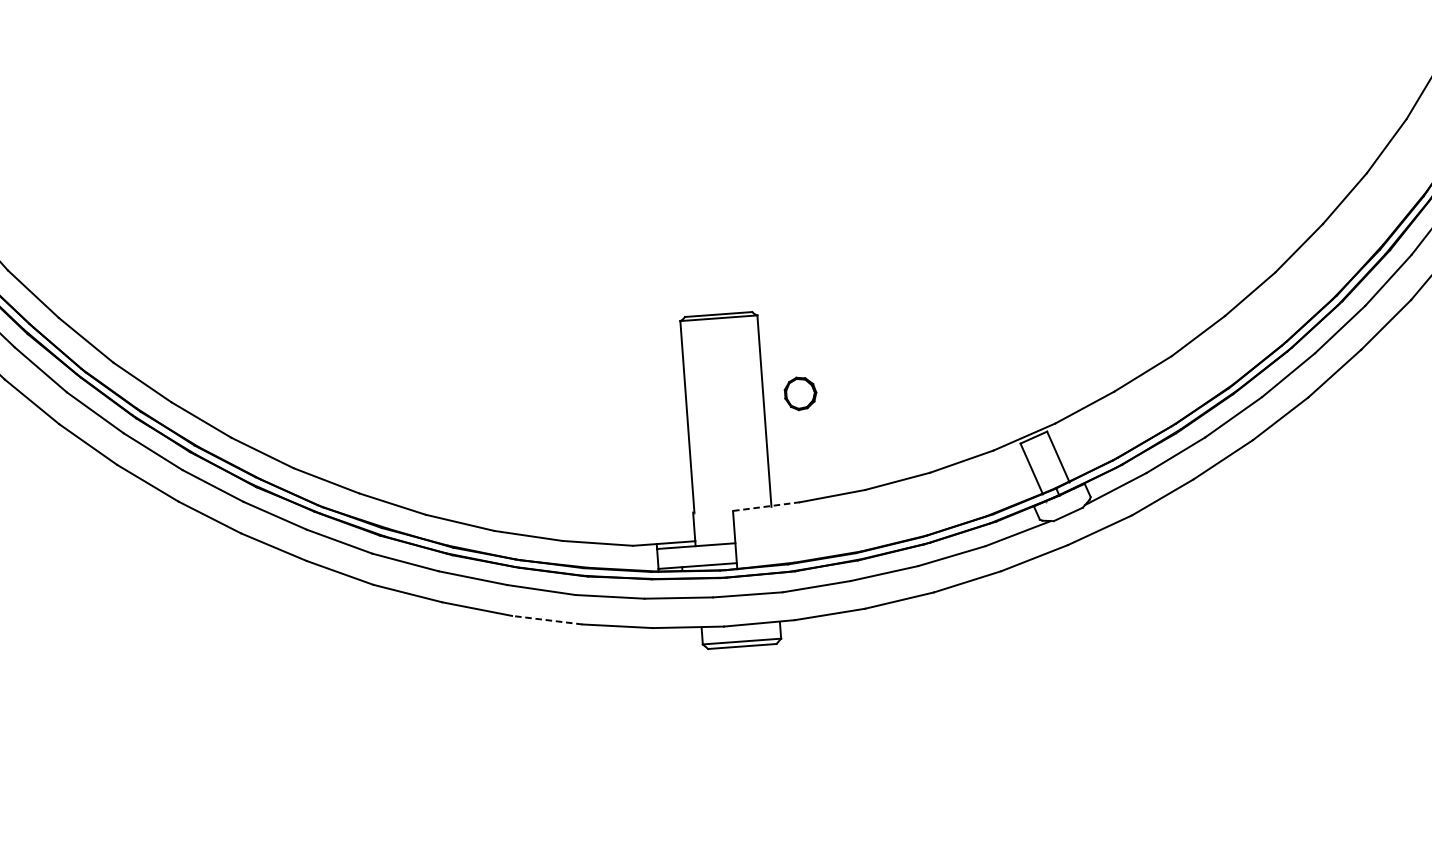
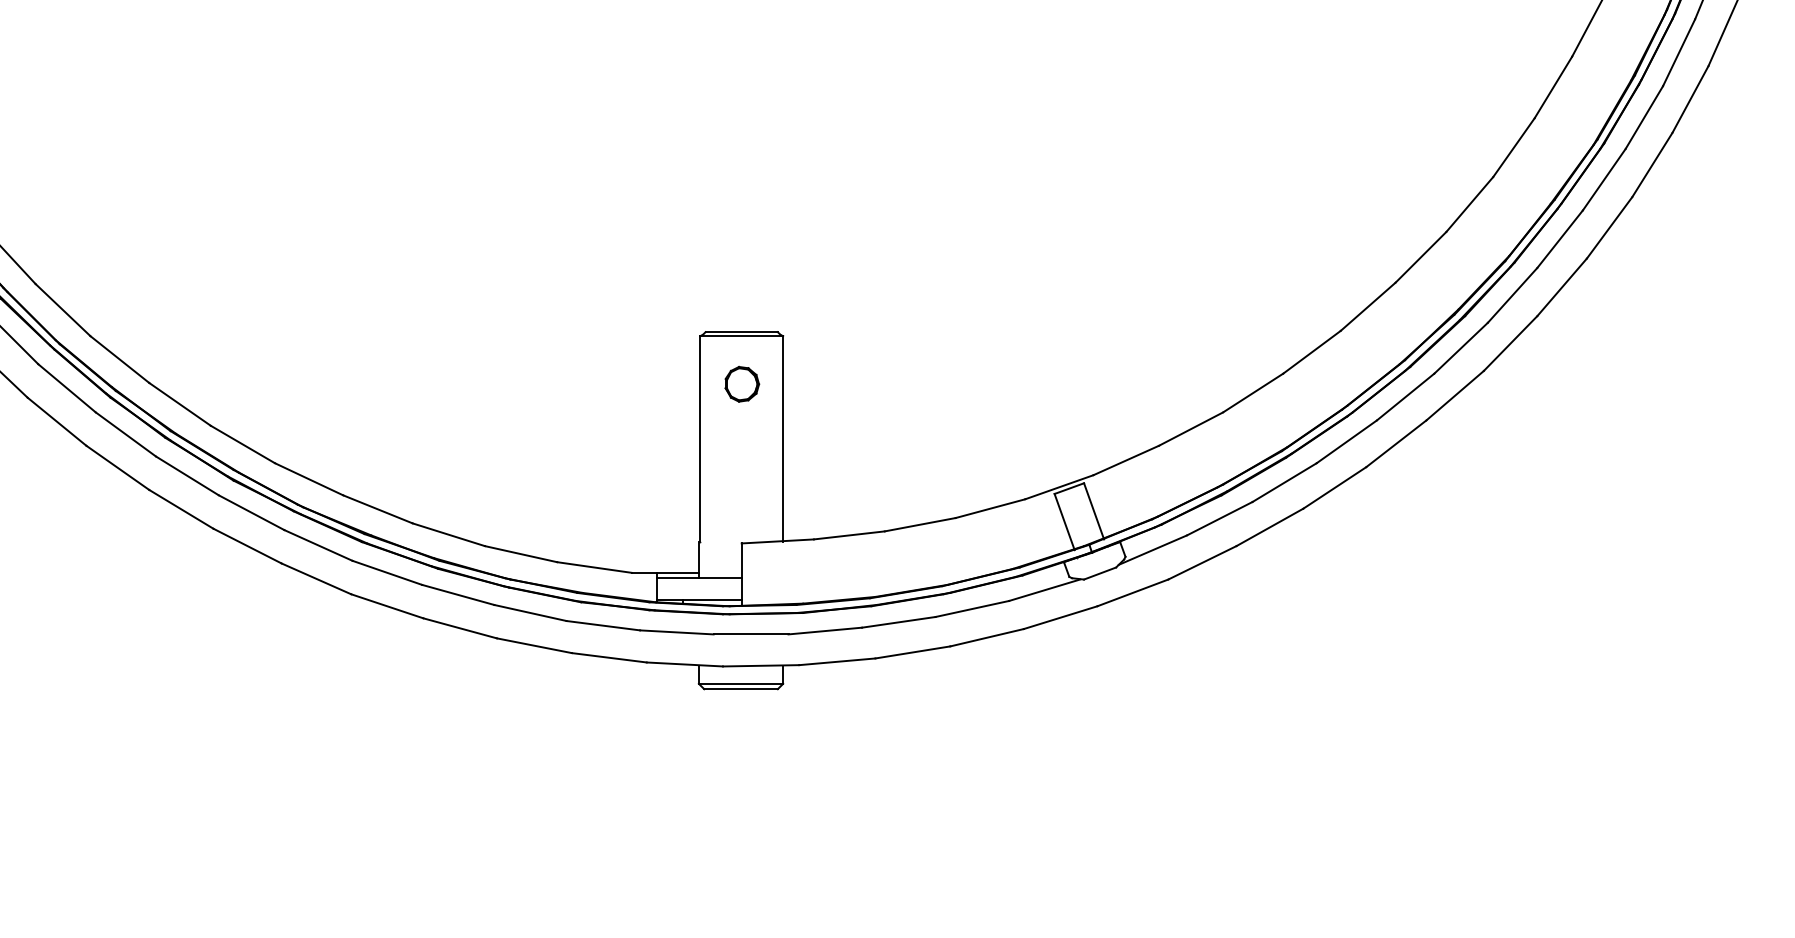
part: (800, 392) -> (742, 383), moved
line: (767, 506) -> (778, 541), dashed -> solid
line: (546, 620) -> (533, 645), dashed -> solid

